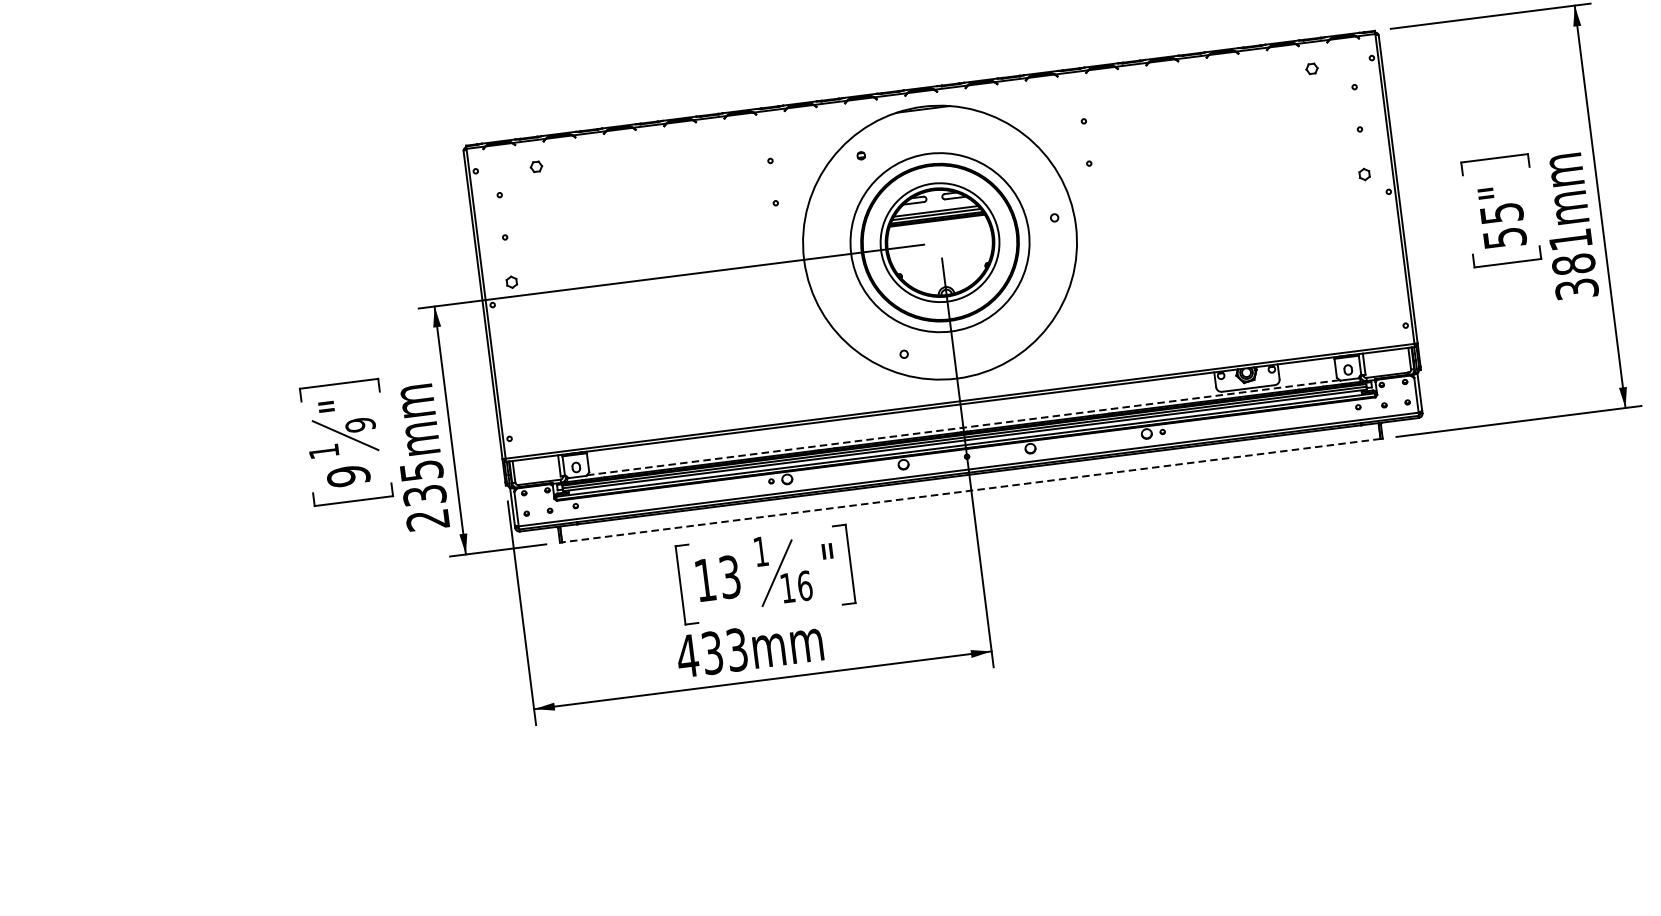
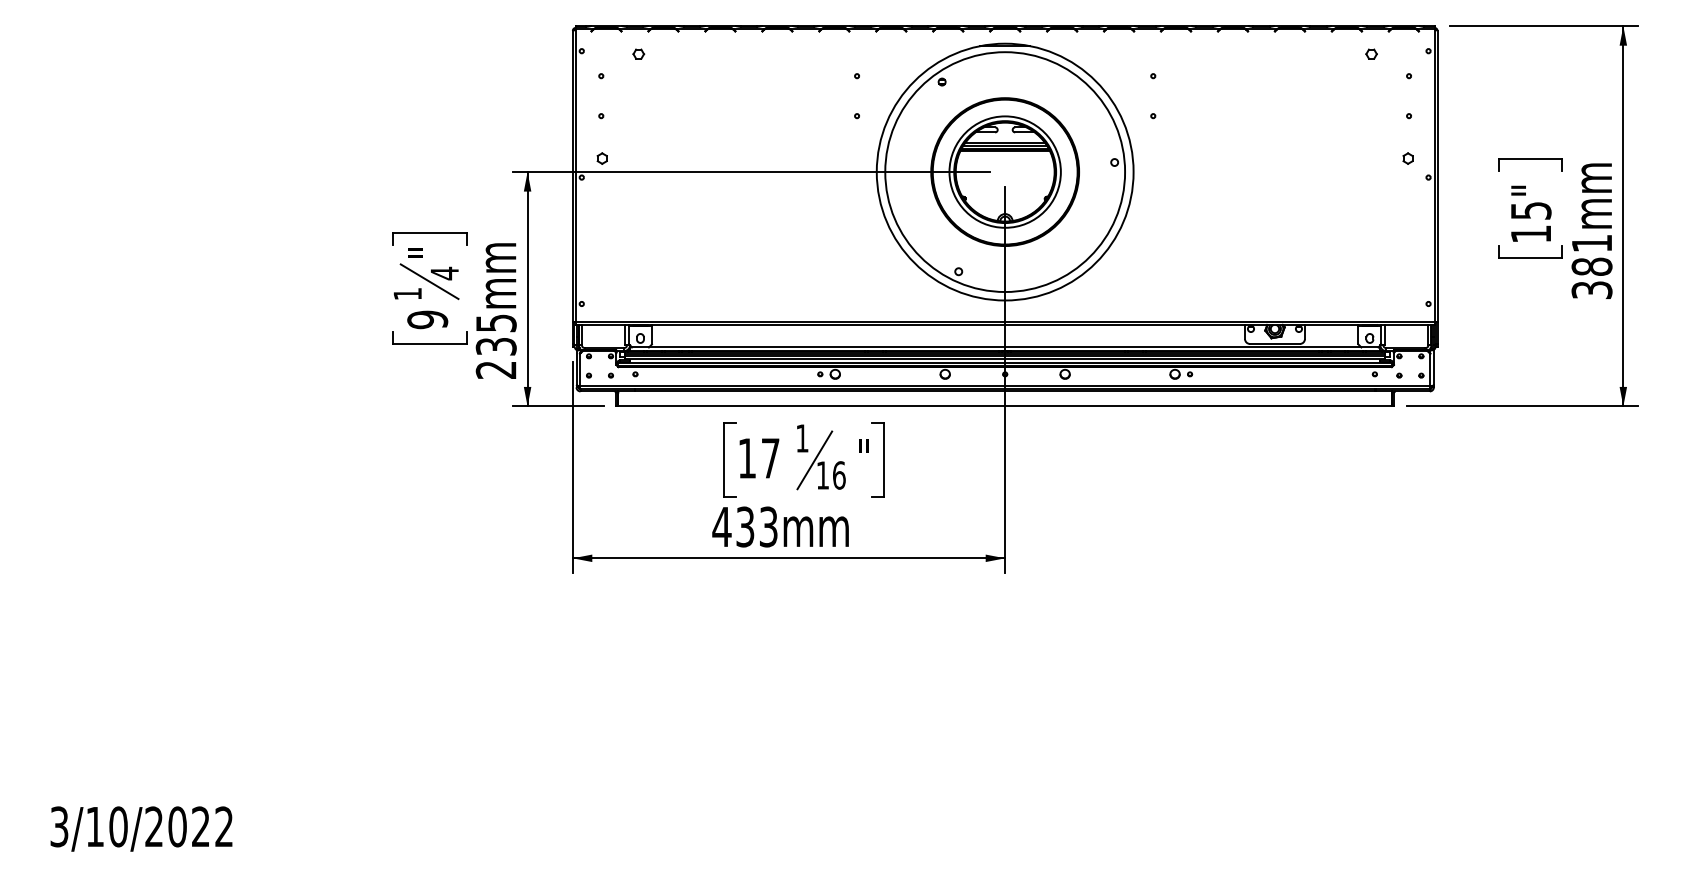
text: (1505, 237) -> (1531, 233), 55" -> 15"
circle: (940, 243) -> (1005, 172), size x1.43
text: (360, 424) -> (444, 273), 9 -> 4
line: (963, 427) -> (1005, 346), dashed -> solid
line: (971, 490) -> (1005, 406), dashed -> solid
text: (729, 577) -> (770, 458), 13 -> 17

